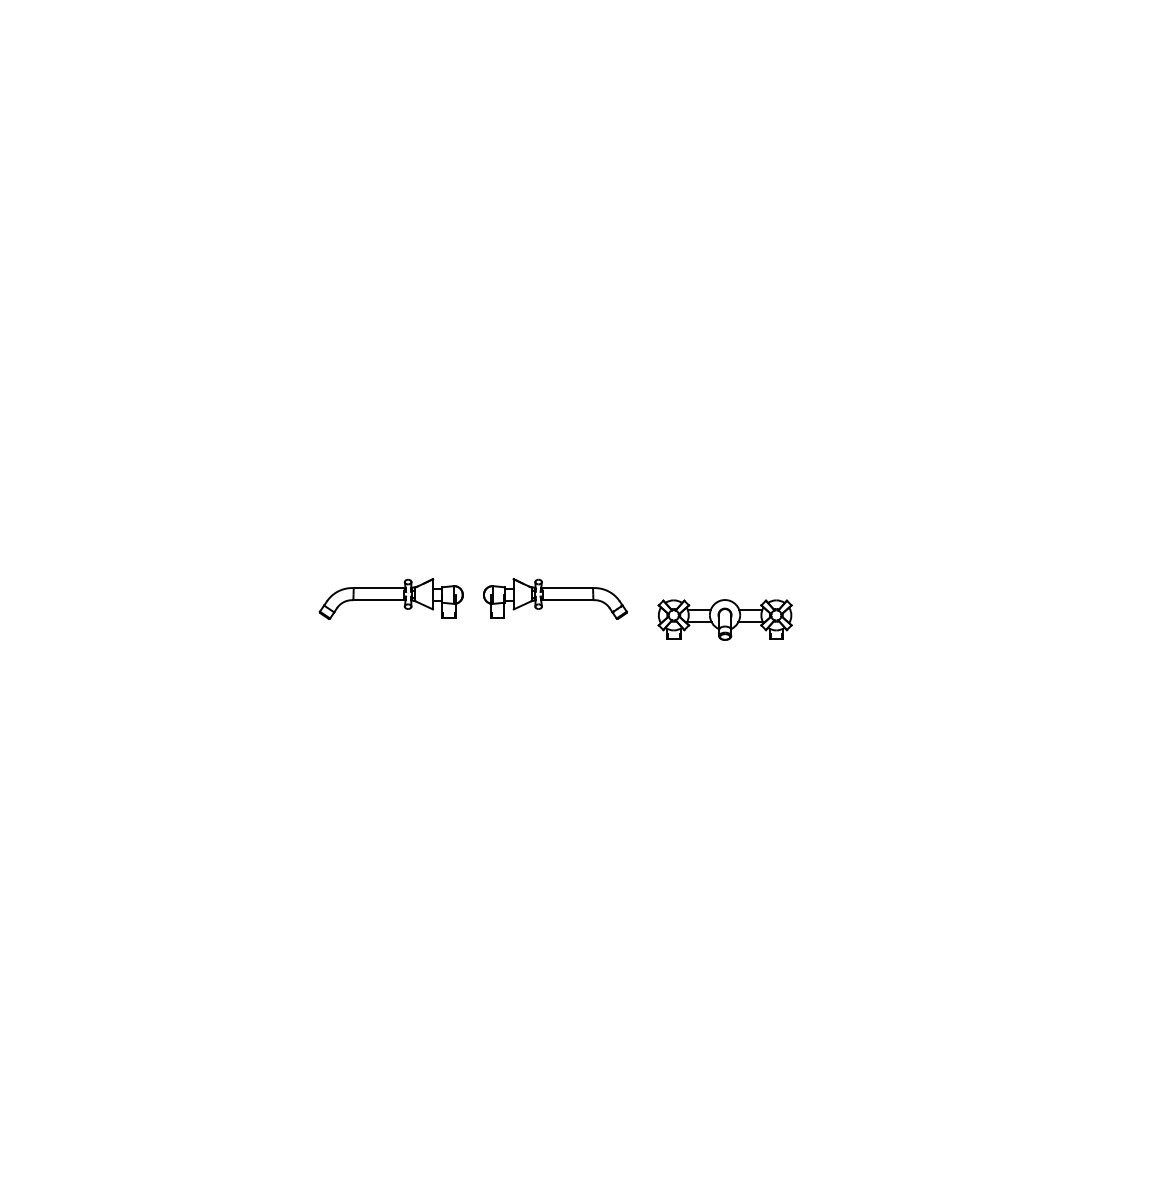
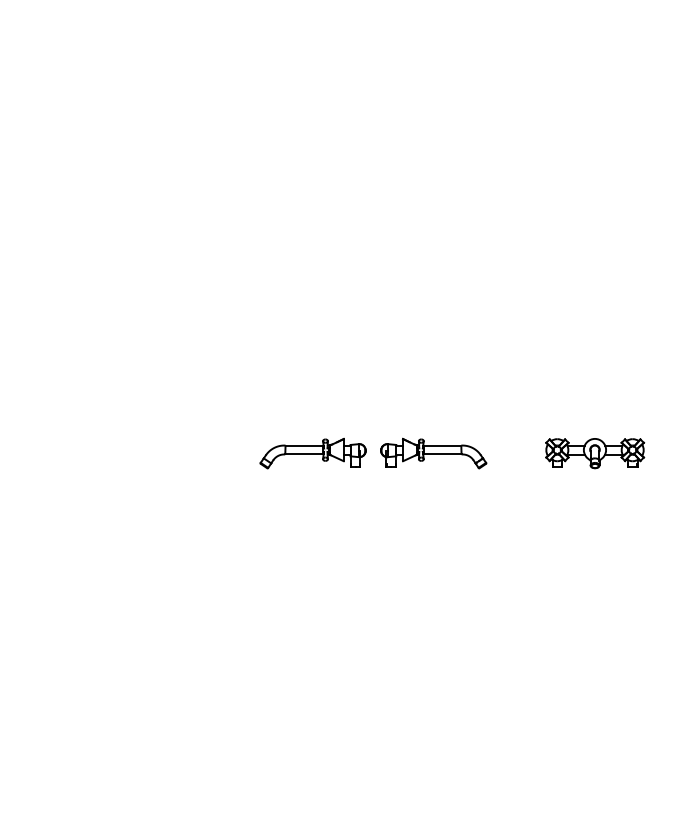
part: (724, 619) -> (594, 453), moved

